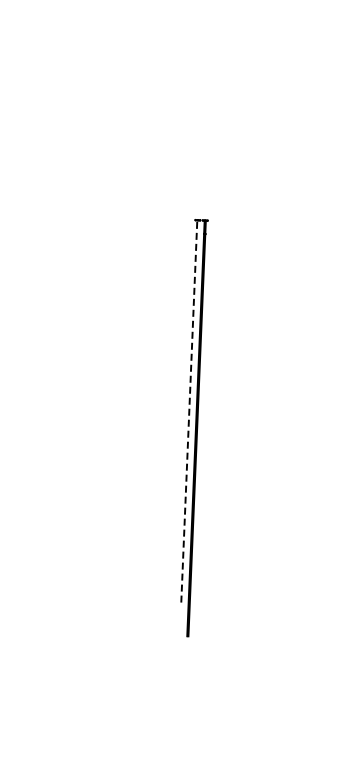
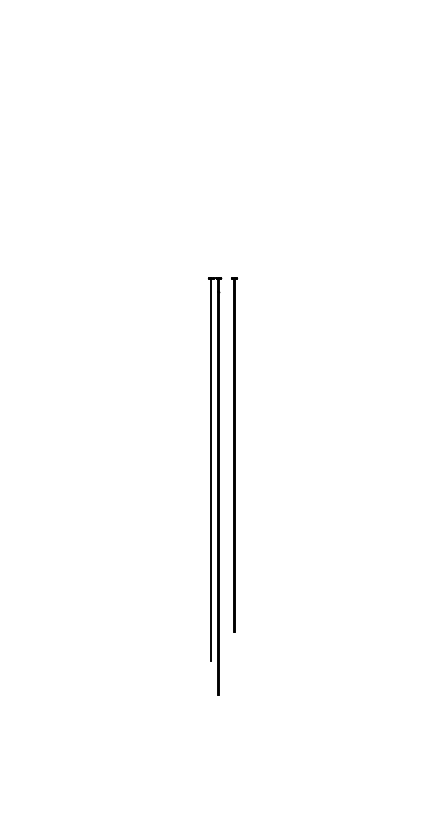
part: (213, 397) -> (234, 454), added
line: (188, 411) -> (210, 469), dashed -> solid

